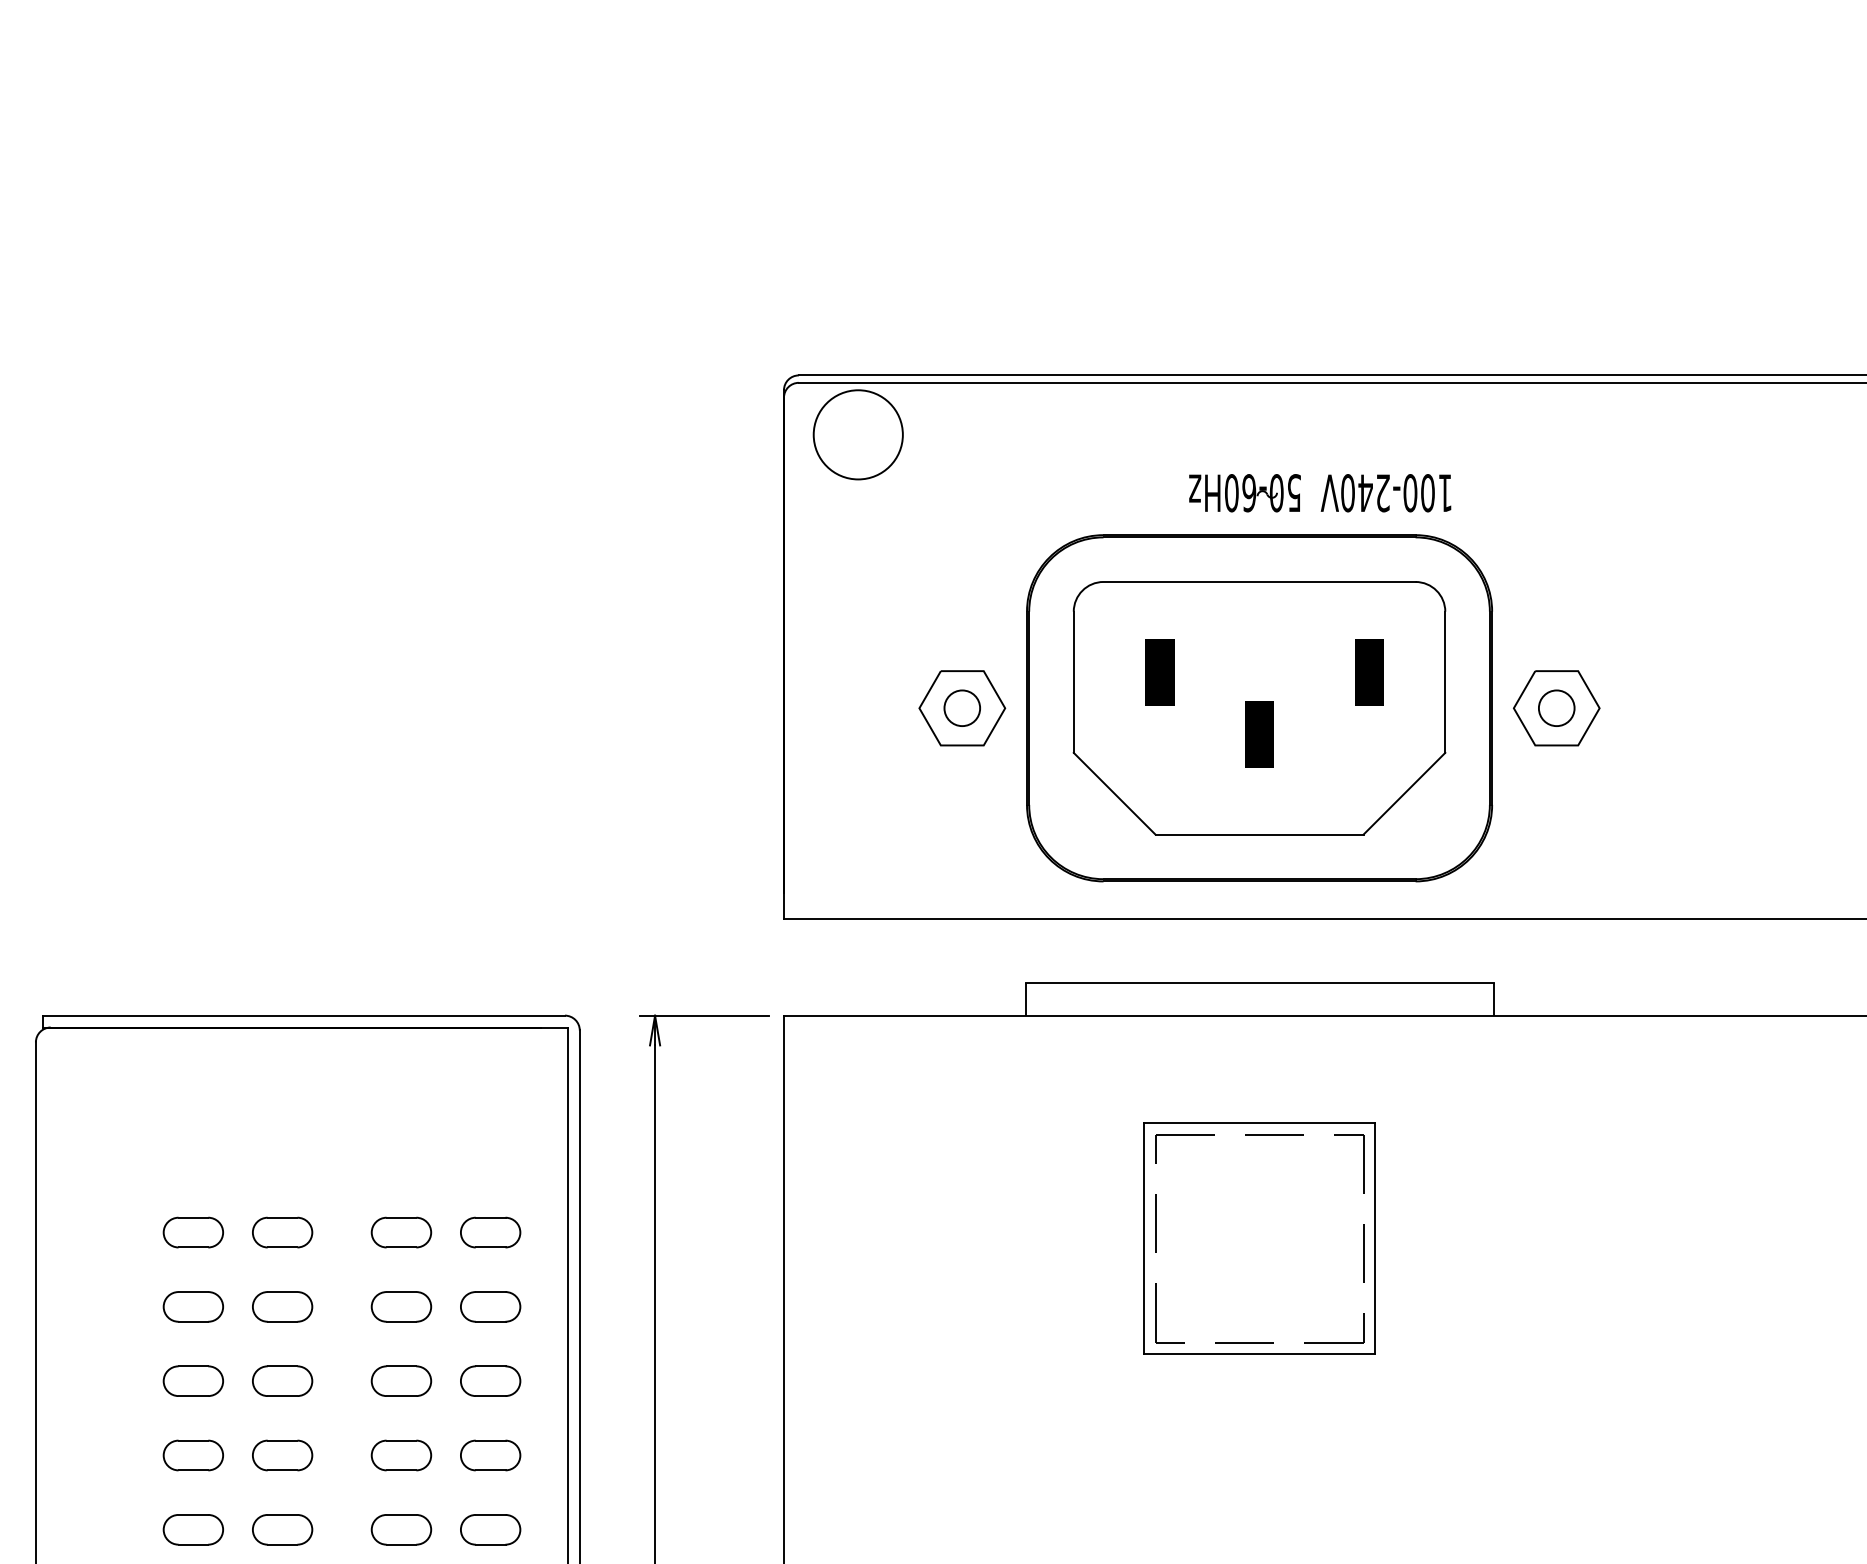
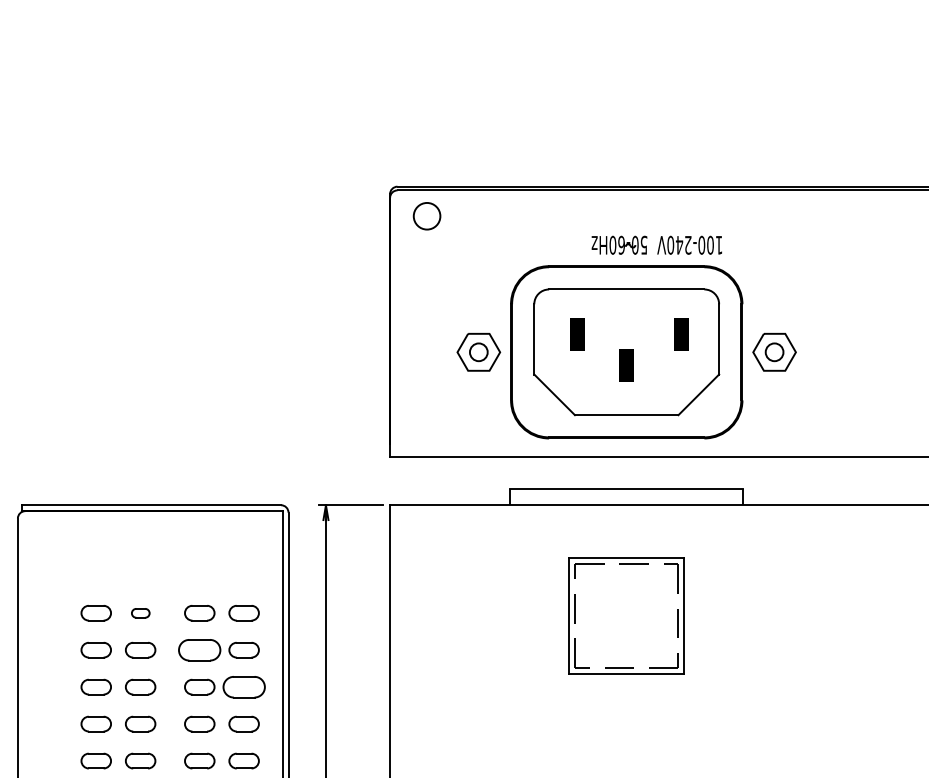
circle: (857, 435) -> (426, 216), size x0.6
part: (282, 1233) -> (140, 613), size x0.6
part: (400, 1305) -> (199, 649), size x1.4
part: (489, 1379) -> (243, 686), size x1.4

